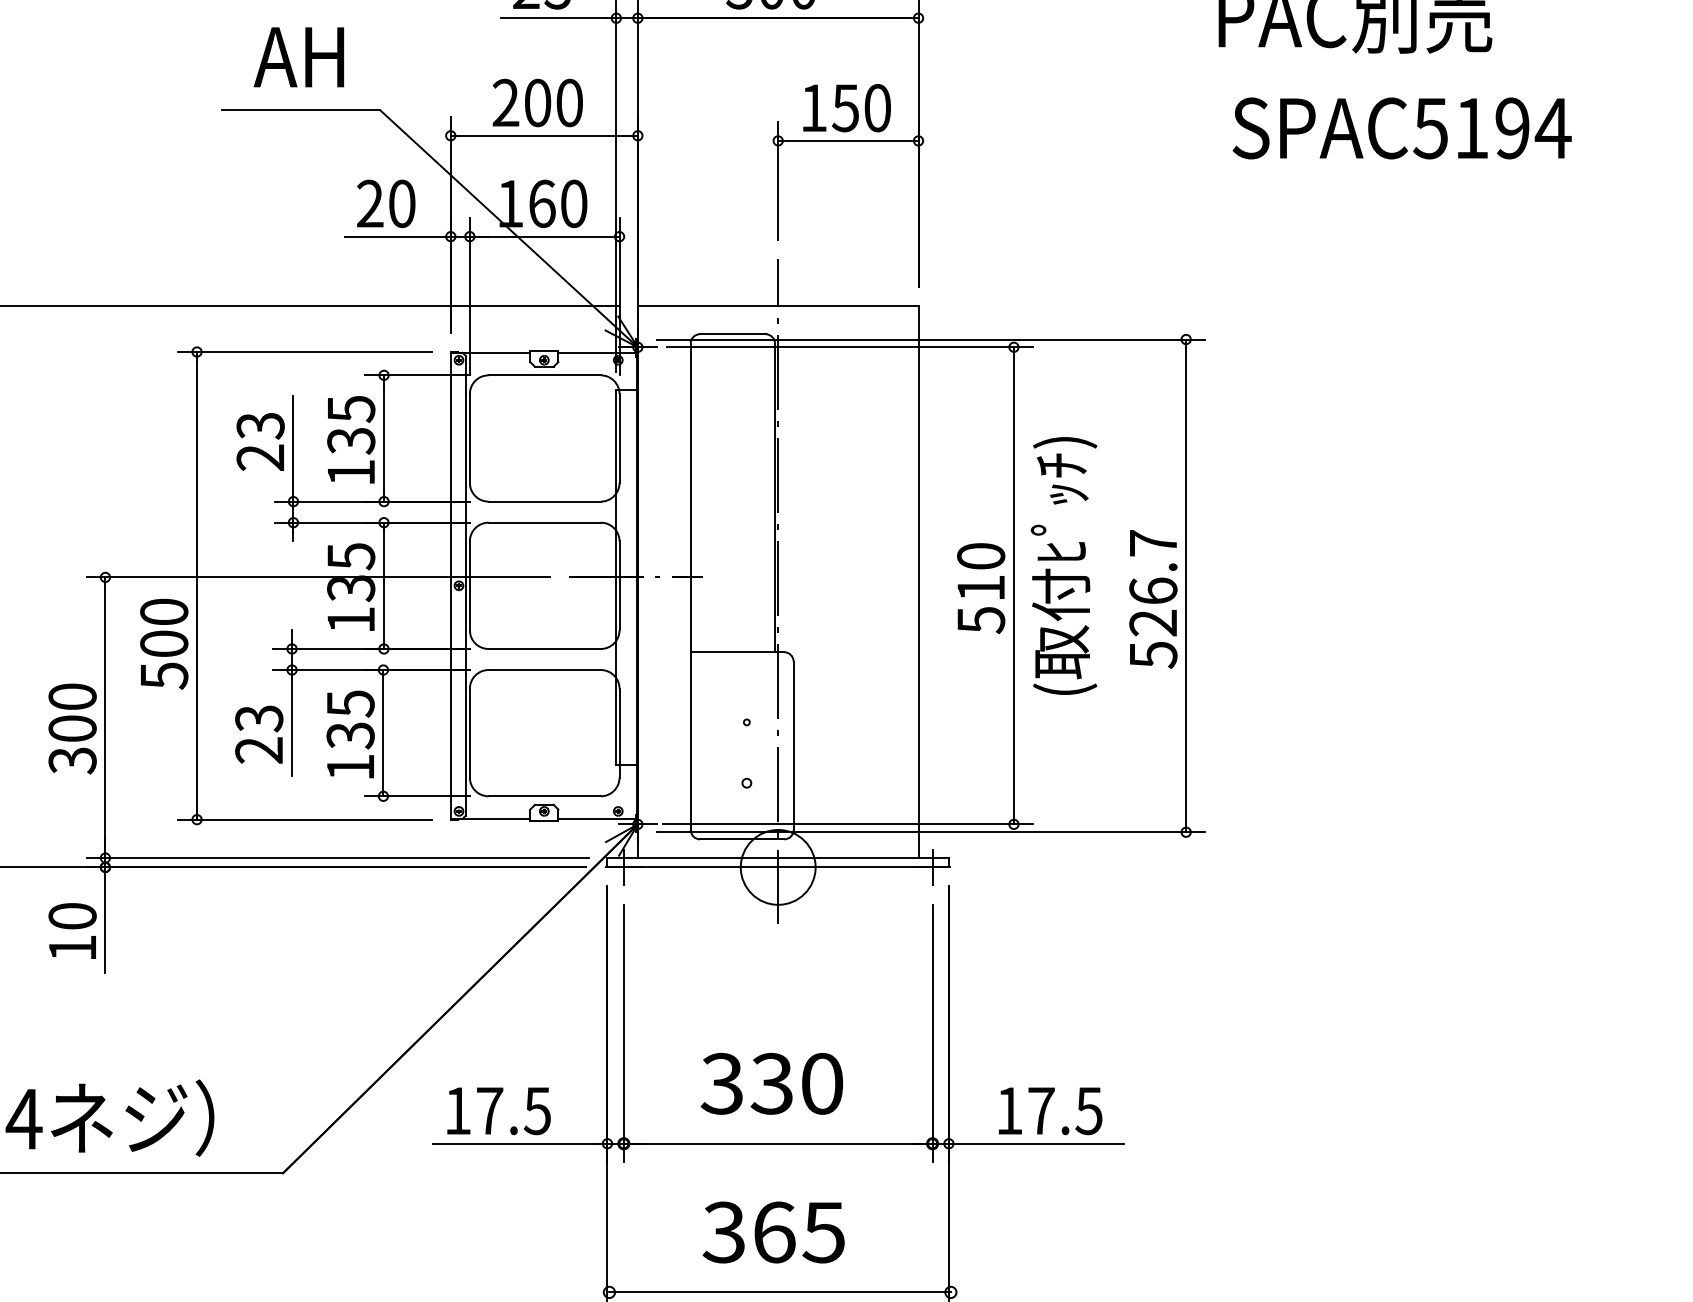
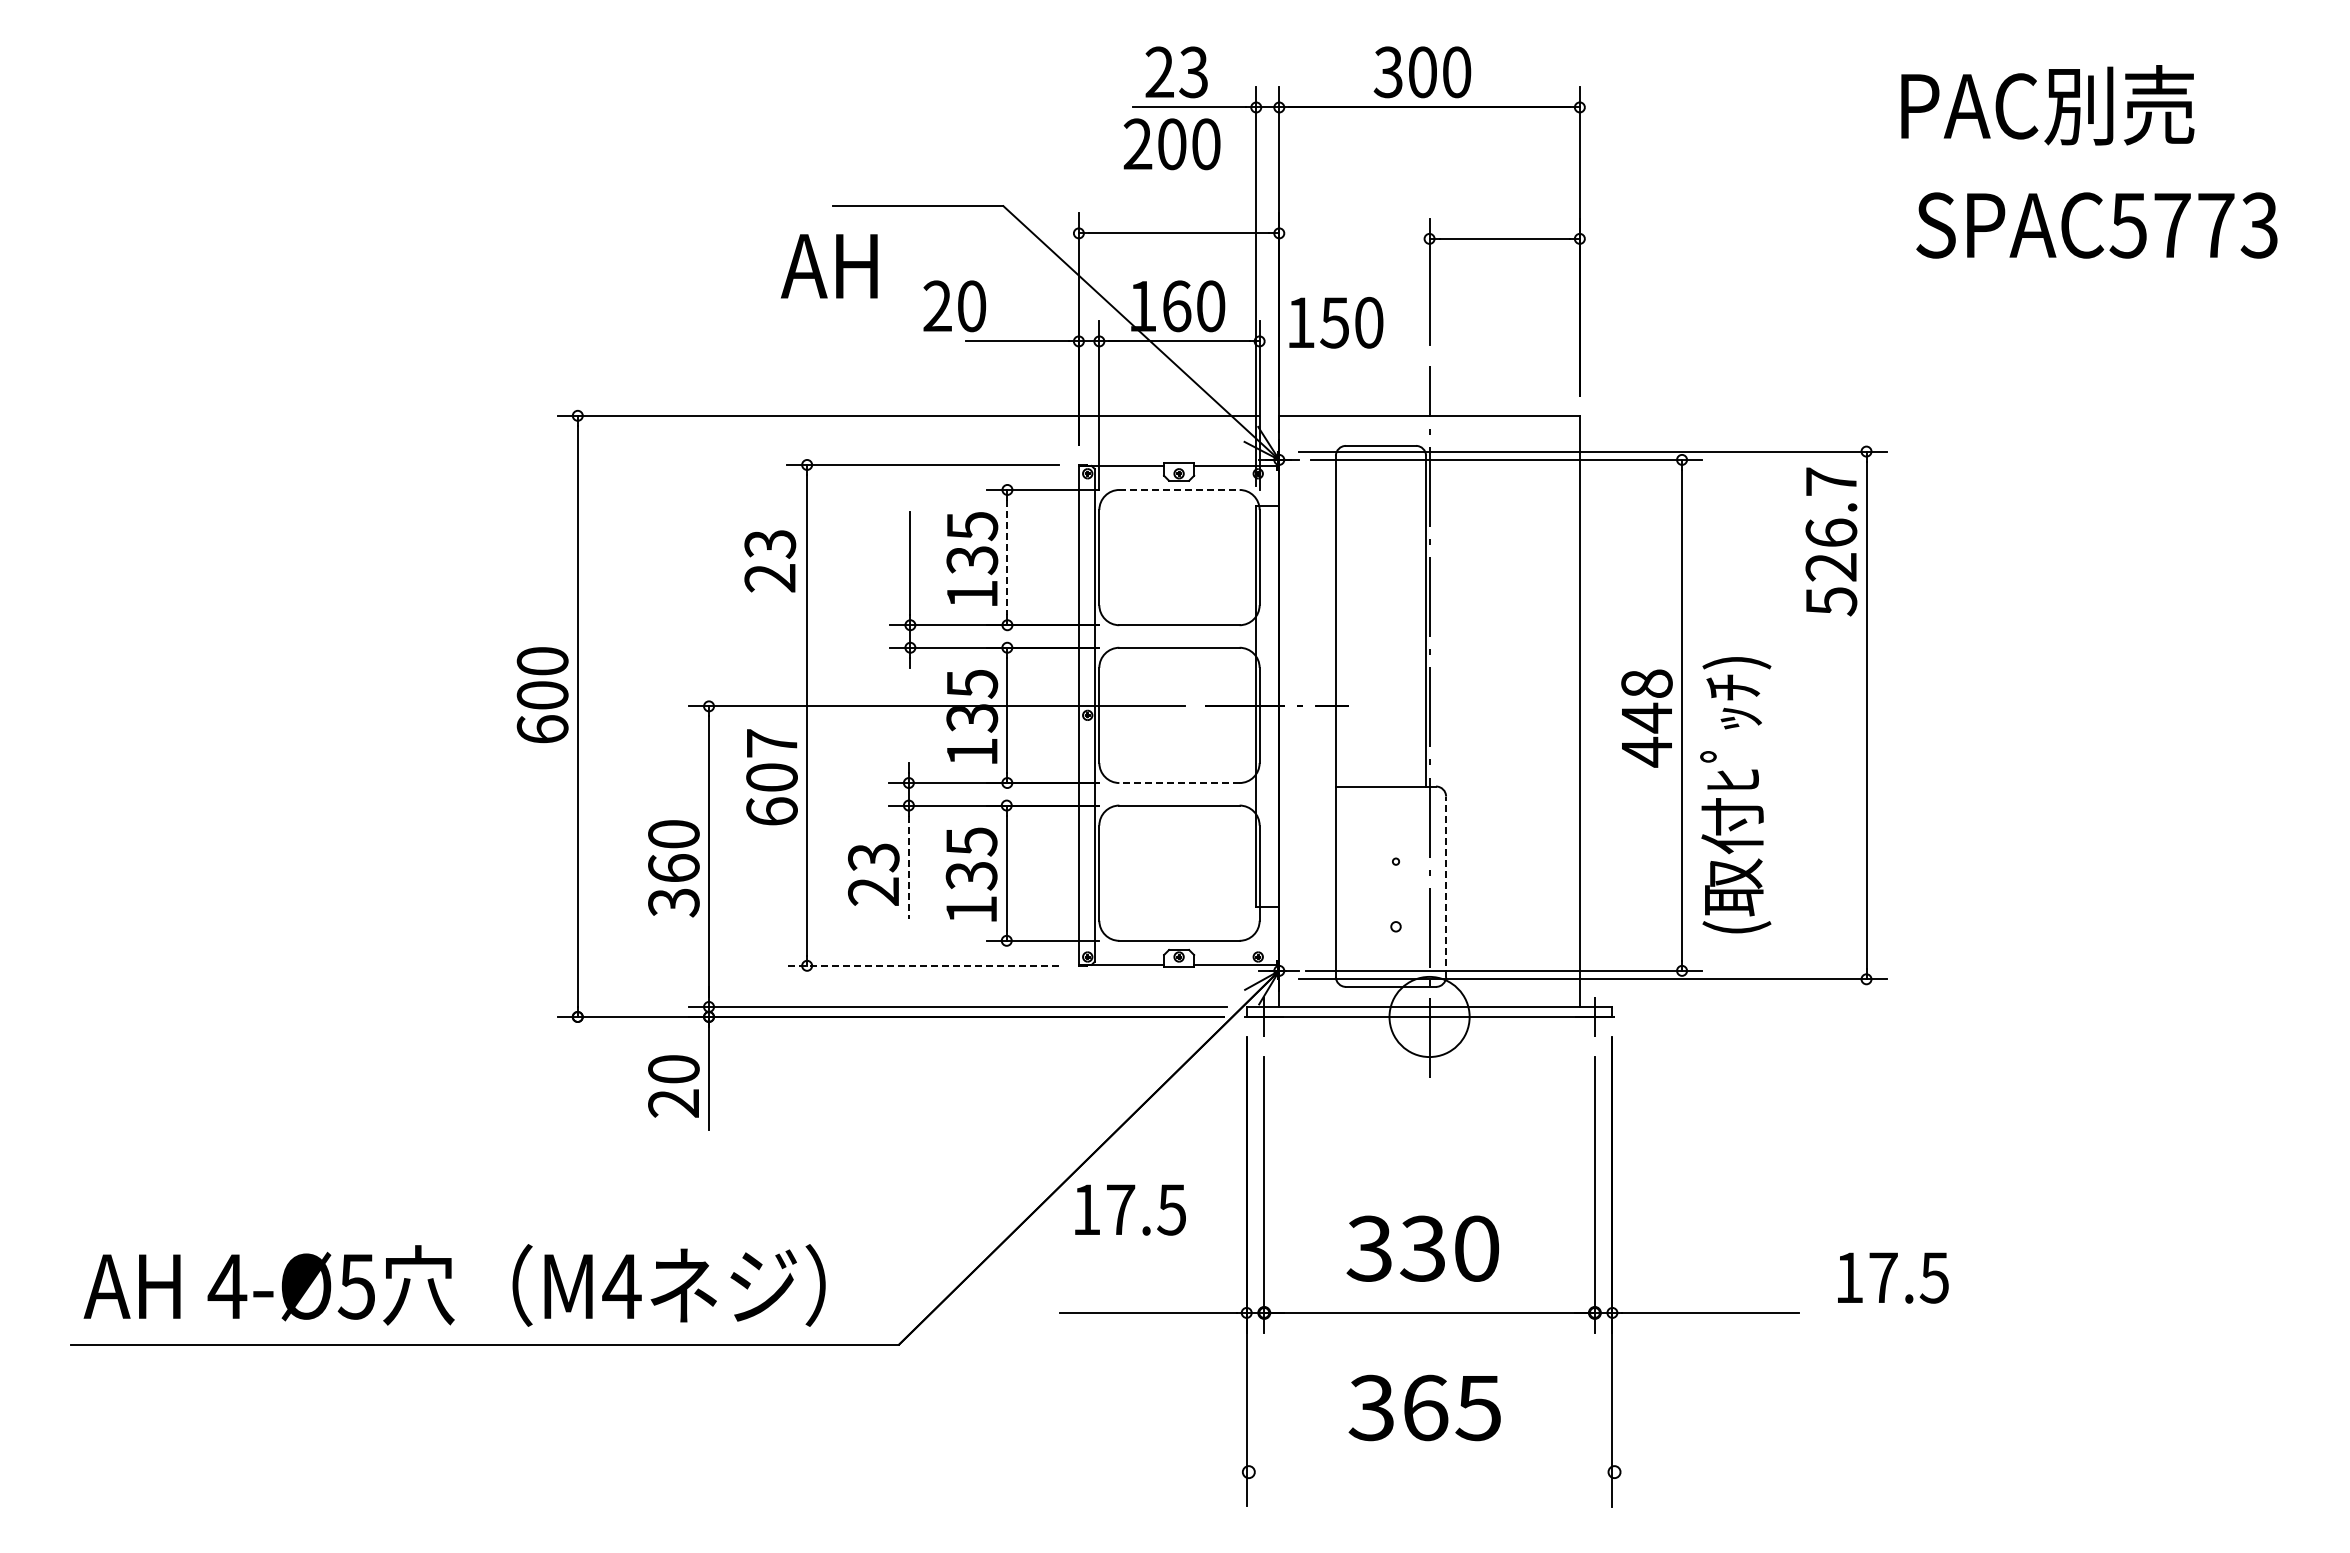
text: (299, 57) -> (829, 266), moved
text: (537, 103) -> (1171, 144), moved
text: (847, 107) -> (1336, 322), moved
text: (1512, 128) -> (2216, 225), SPAC5194 -> SPAC5773
text: (385, 204) -> (954, 306), moved
line: (545, 374) -> (1180, 489), solid -> dashed
line: (384, 438) -> (1007, 557), solid -> dashed
text: (260, 442) -> (770, 561), moved
text: (1063, 566) -> (1735, 795), moved
text: (980, 588) -> (1646, 718), 510 -> 448
text: (1153, 599) -> (1831, 541), moved
text: (163, 643) -> (771, 777), 500 -> 607
line: (544, 649) -> (1179, 783), solid -> dashed
line: (291, 727) -> (908, 867), solid -> dashed
text: (72, 728) -> (673, 868), 300 -> 360
line: (794, 745) -> (1446, 886), solid -> dashed
line: (304, 819) -> (922, 965), solid -> dashed
text: (72, 948) -> (673, 1103), 10 -> 20
text: (498, 1110) -> (1130, 1209), moved
text: (1050, 1110) -> (1893, 1277), moved
line: (780, 1292) -> (1431, 1472), removed

